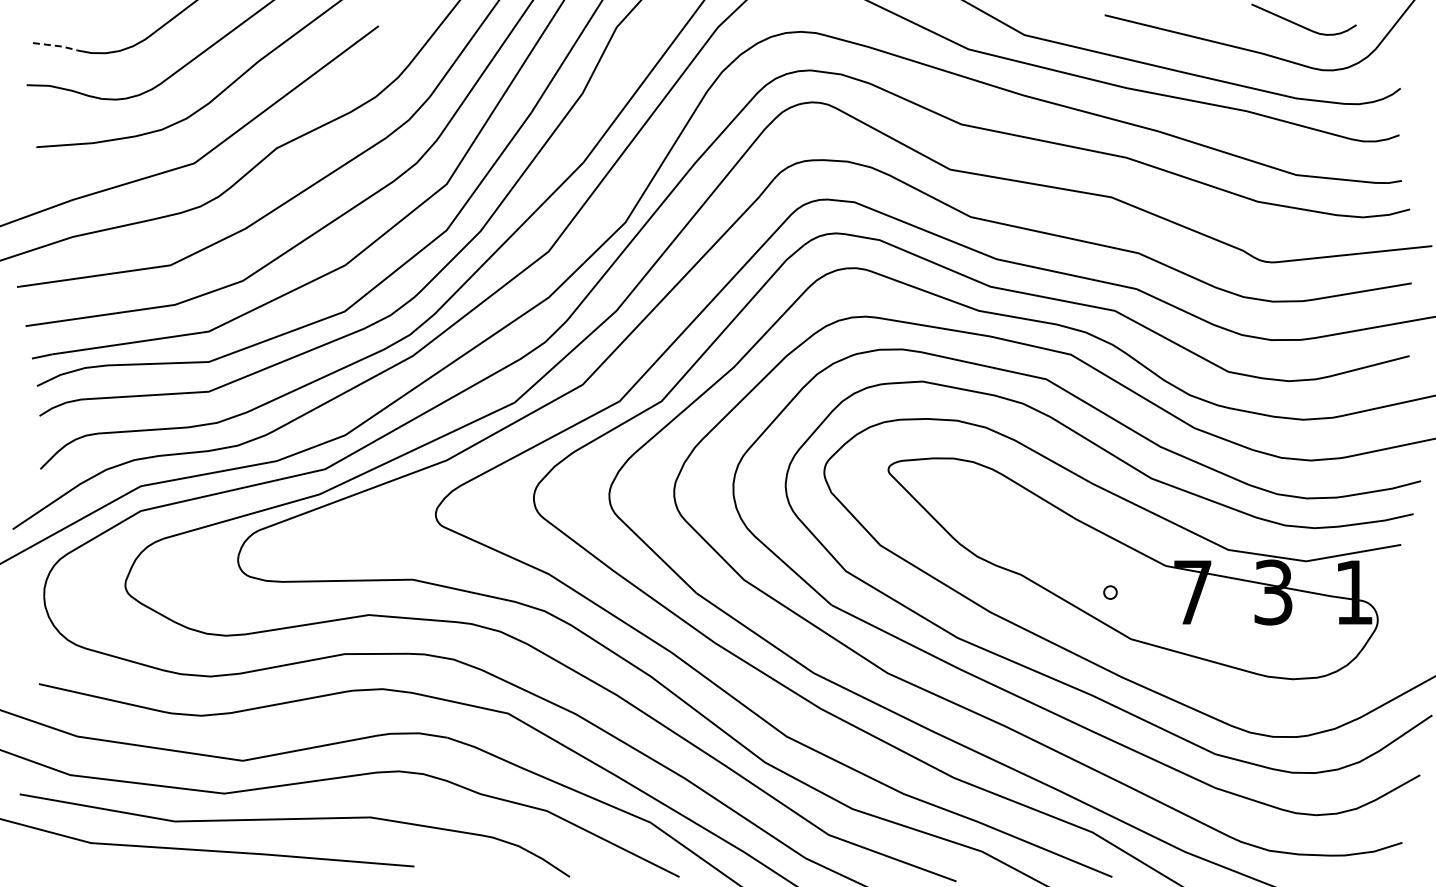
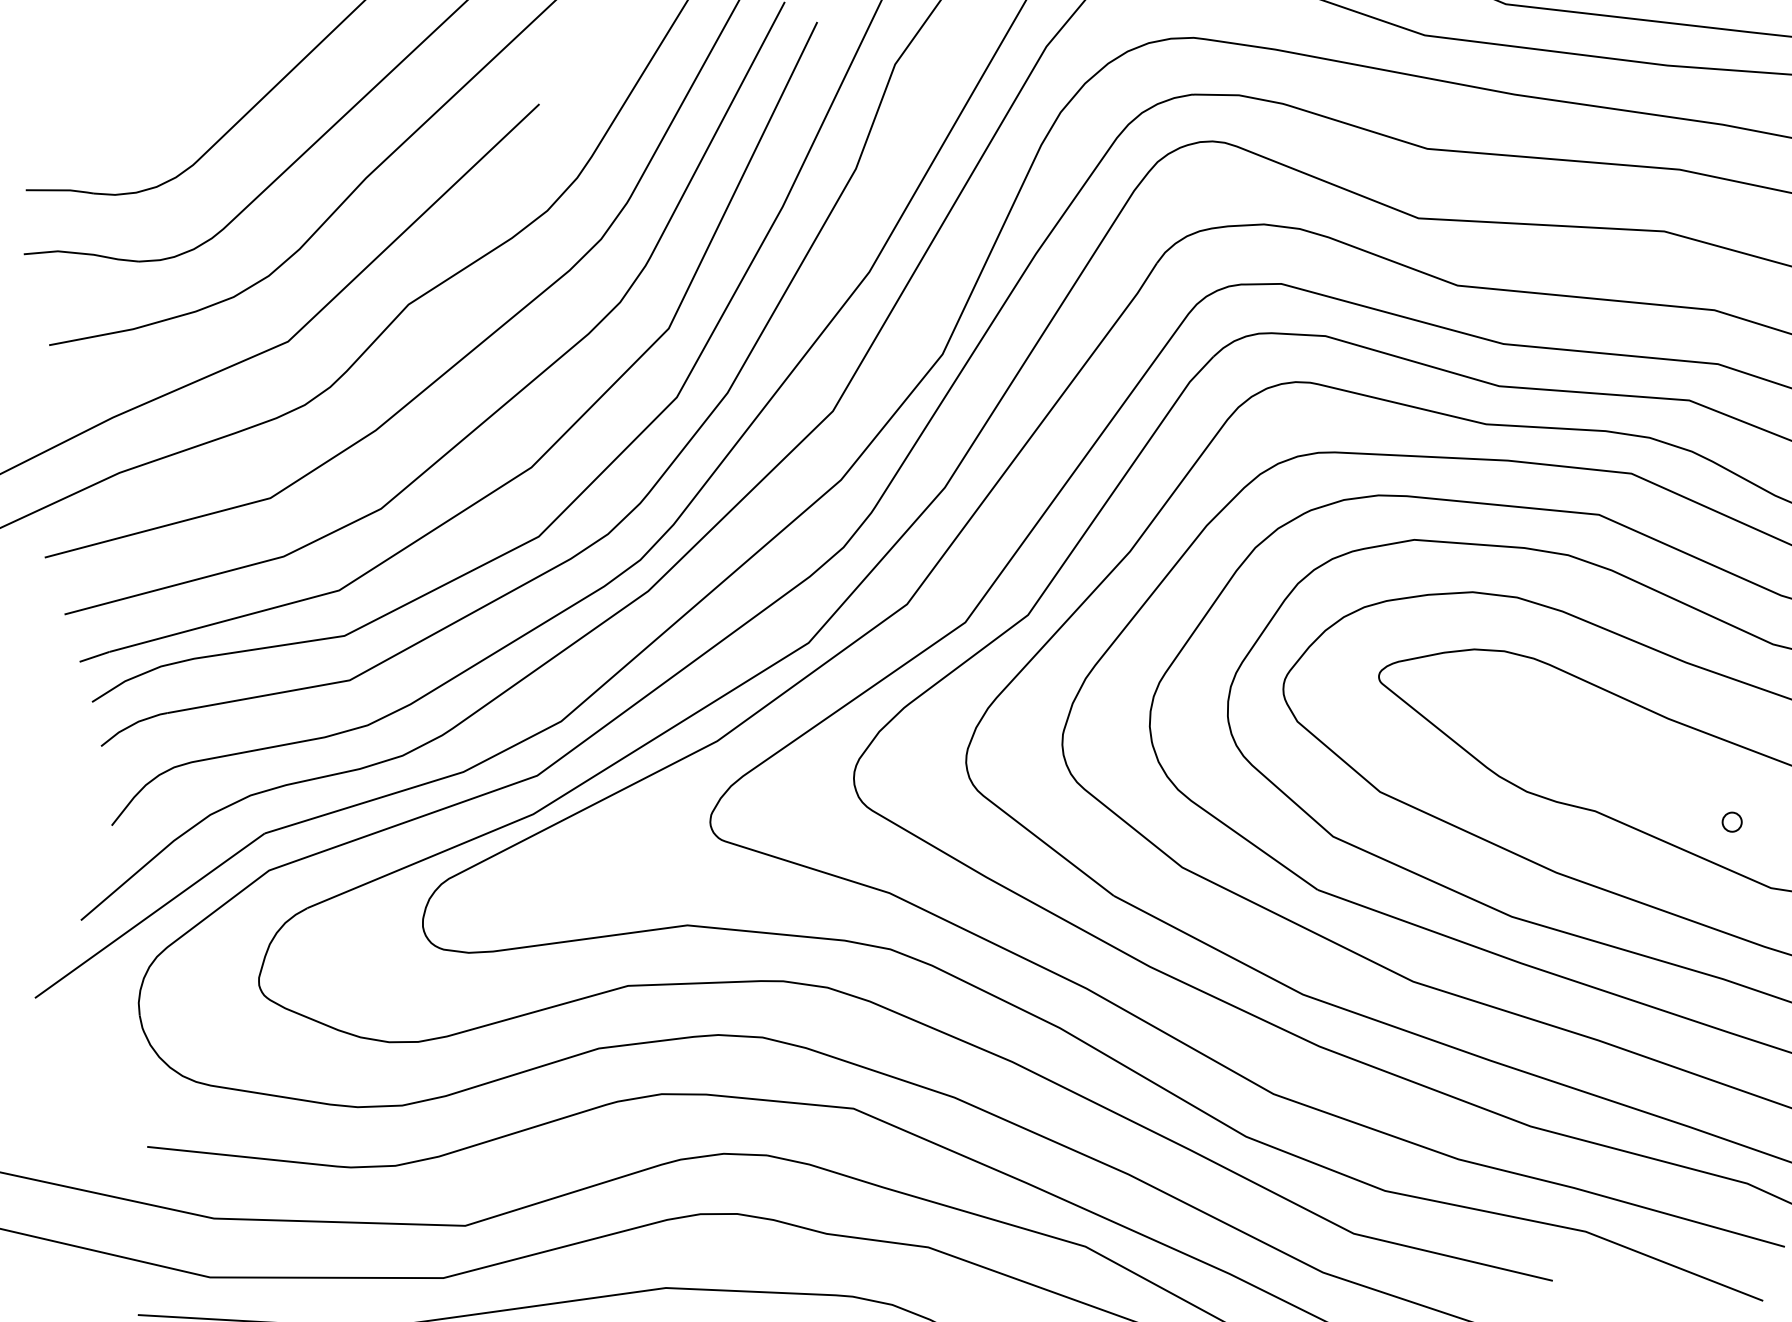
line: (57, 46) -> (63, 191), dashed -> solid

